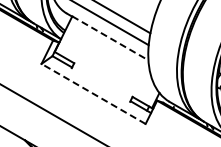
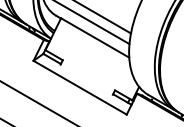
line: (110, 38) -> (95, 38), dashed -> solid
line: (93, 93) -> (80, 87), dashed -> solid

